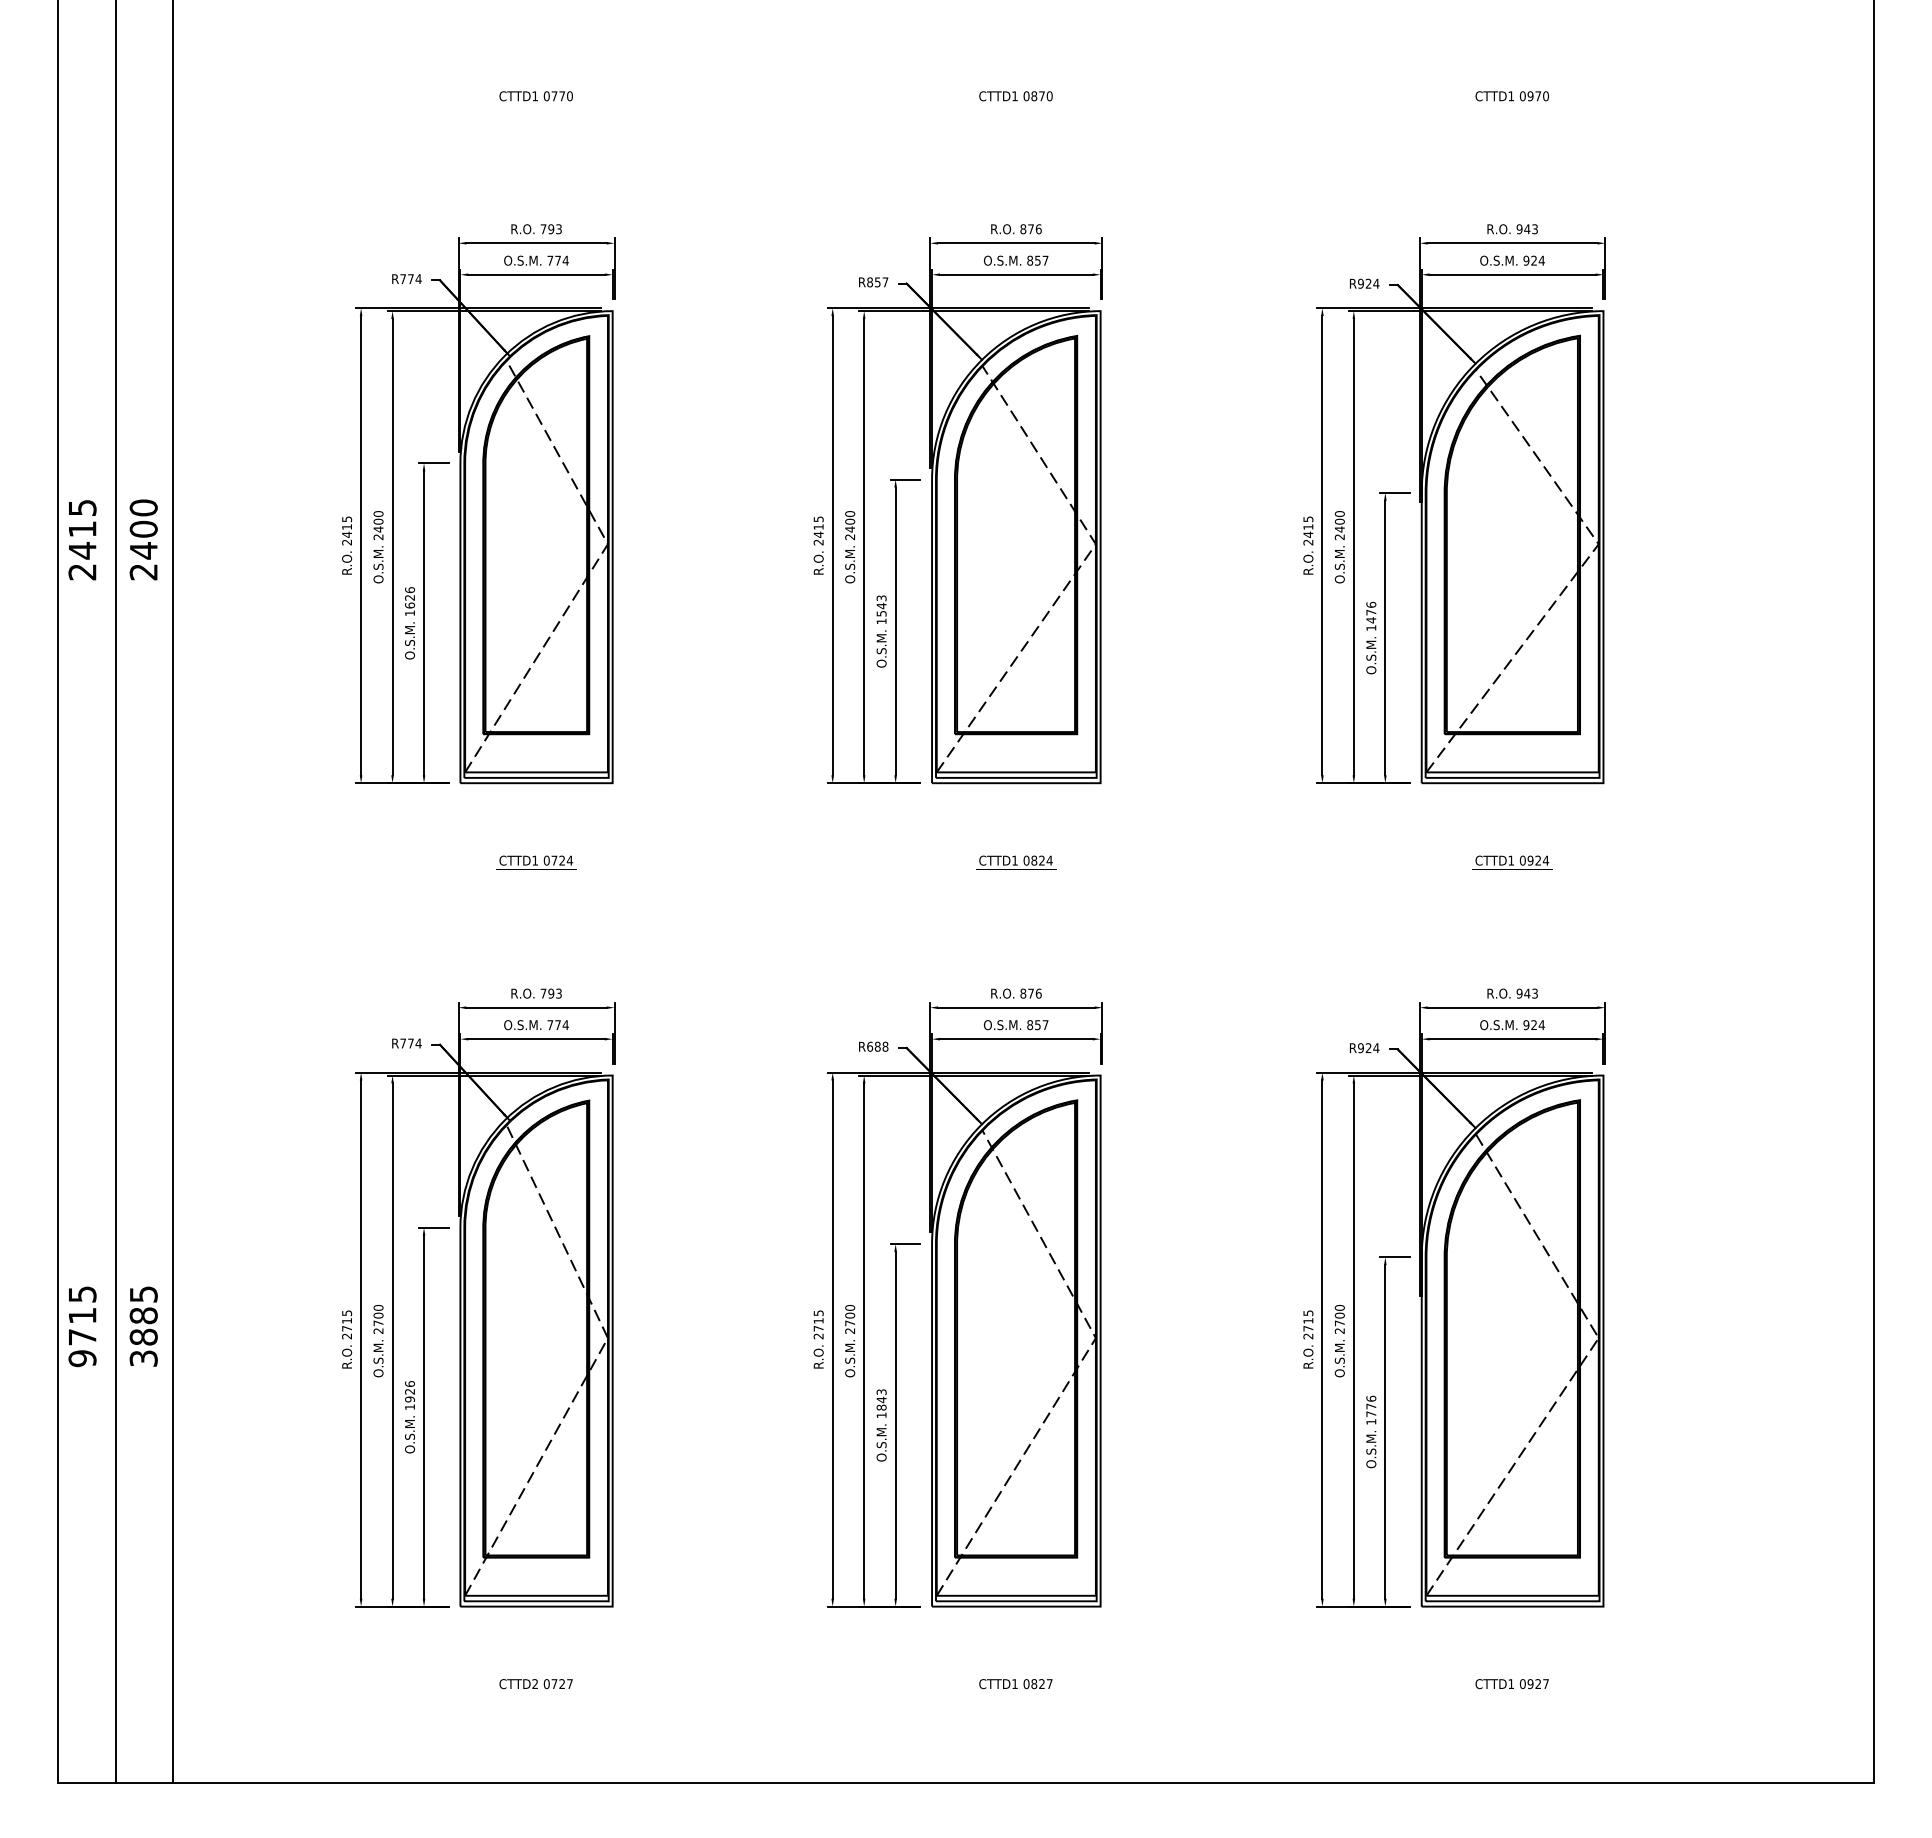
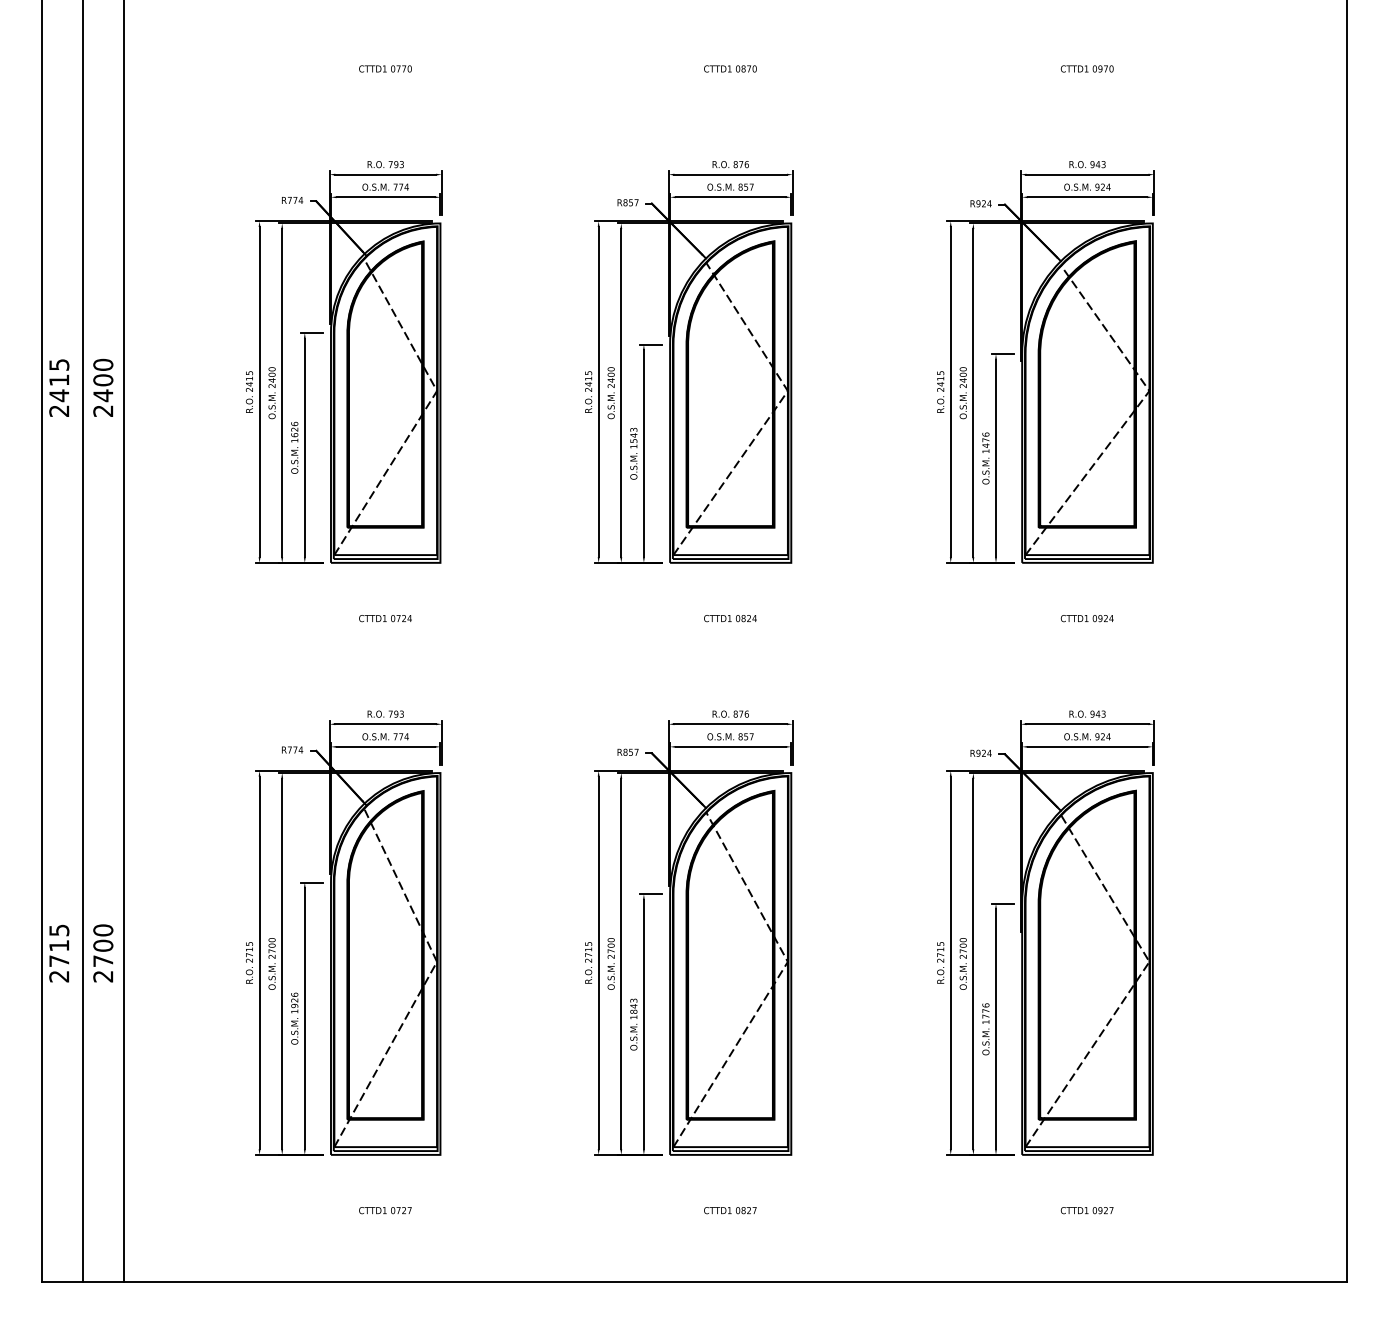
text: (877, 1046) -> (630, 752), R688 -> R857
text: (143, 1326) -> (103, 953), 3885 -> 2700
text: (82, 1358) -> (59, 976), 9715 -> 2715
text: (534, 1683) -> (384, 1210), CTTD2 -> CTTD1

